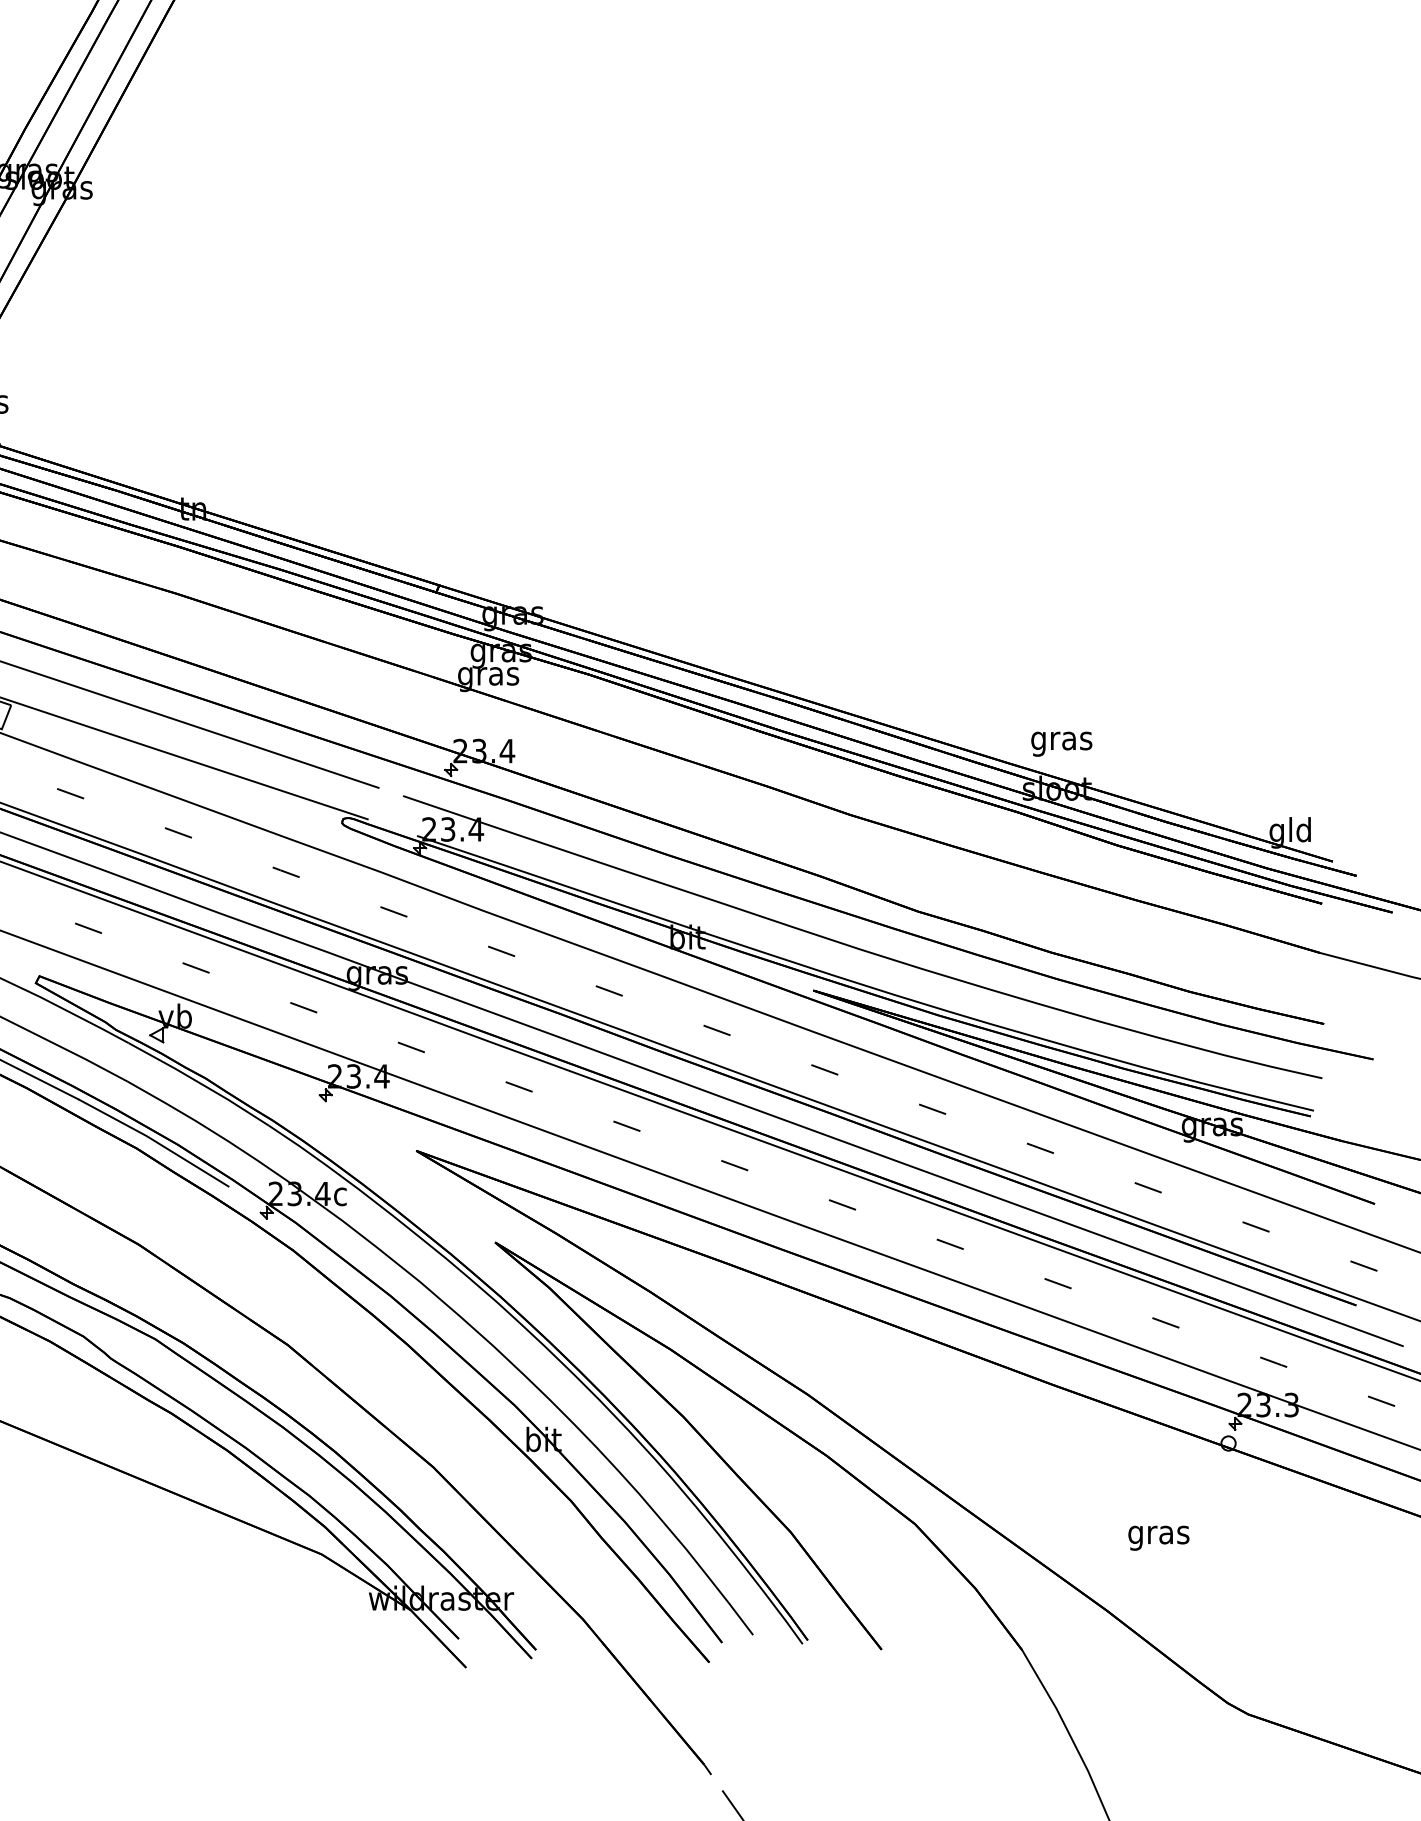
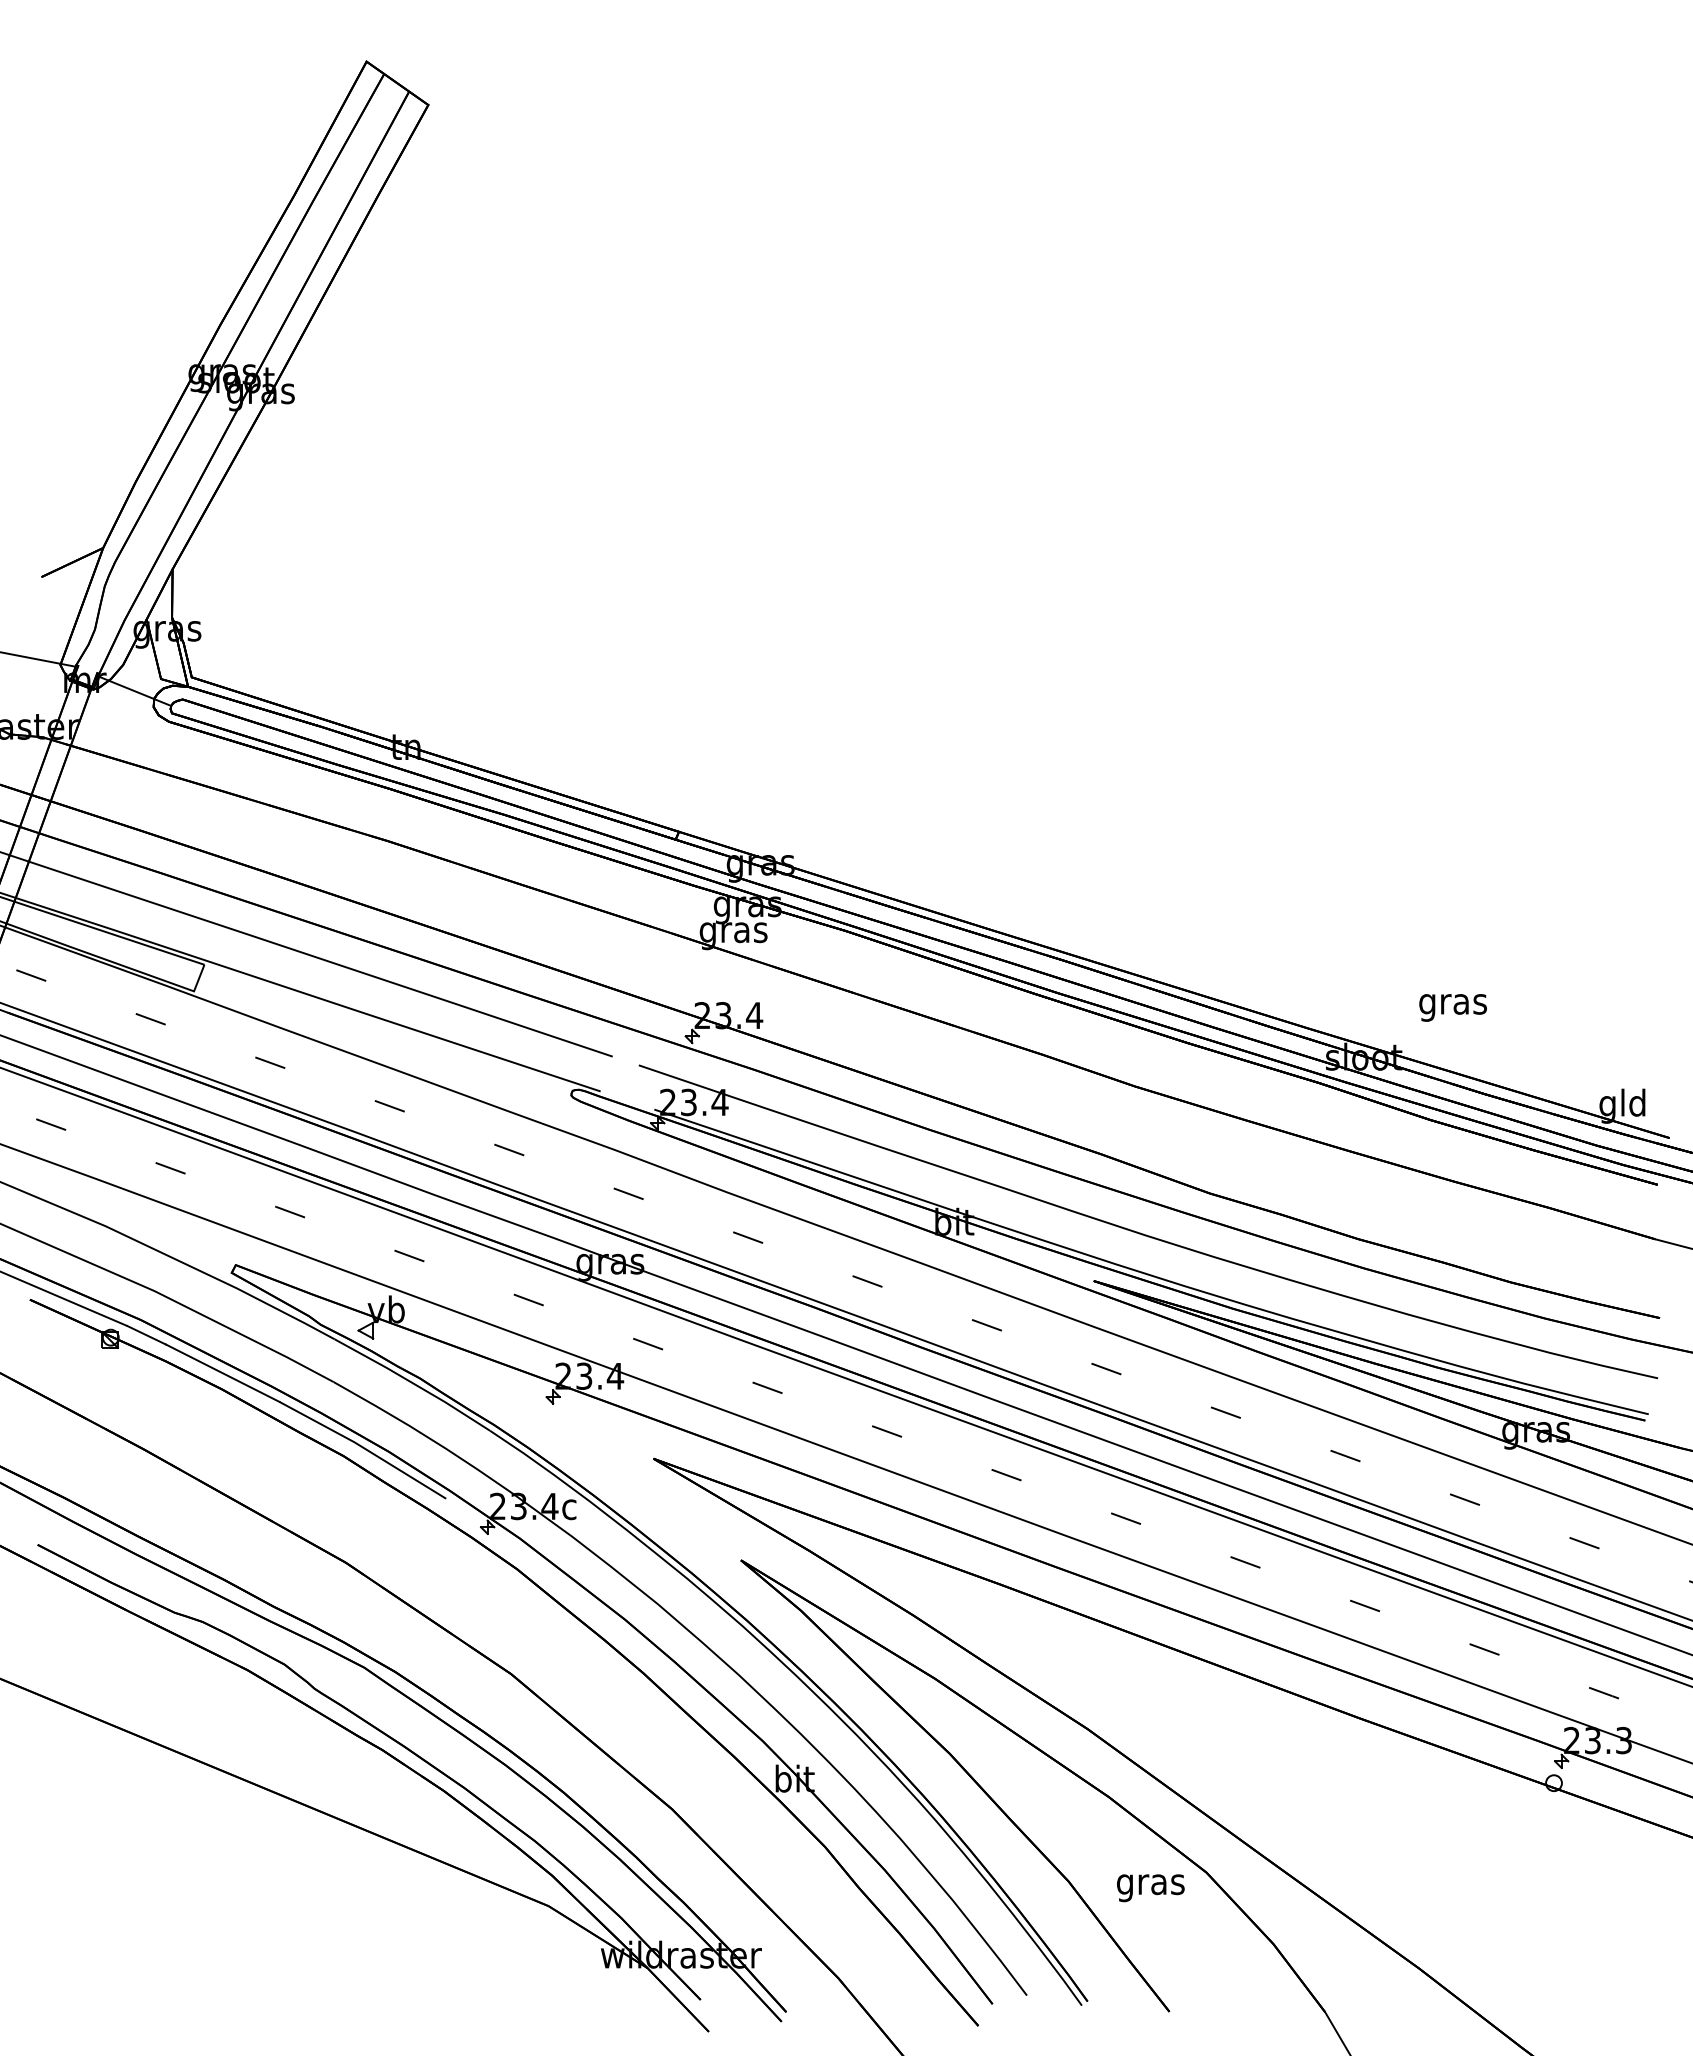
text: (1061, 743) -> (1452, 1007), moved
text: (1158, 1538) -> (1150, 1888), moved

